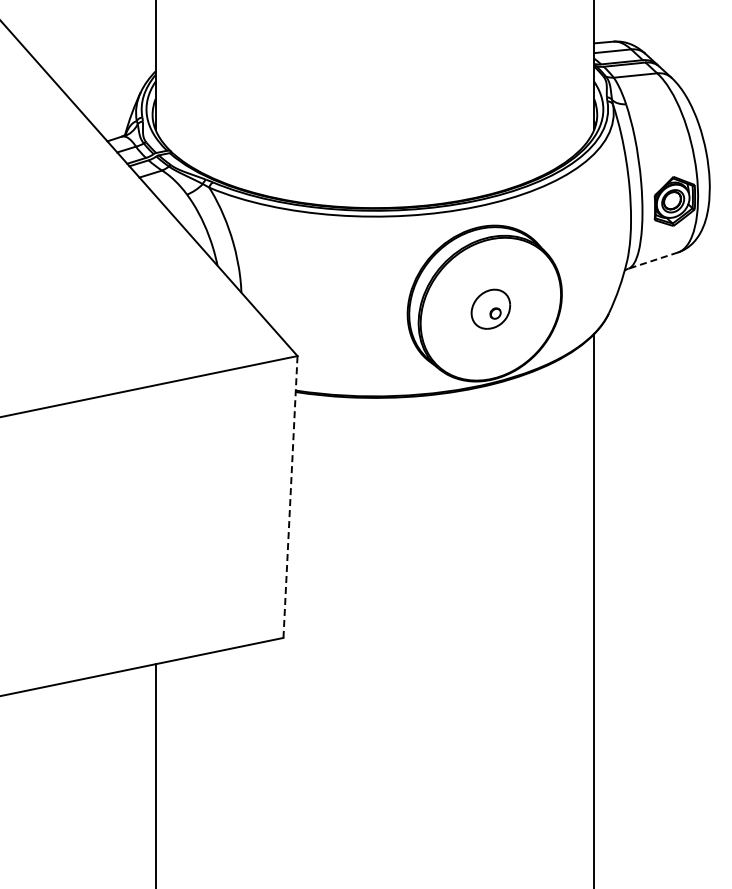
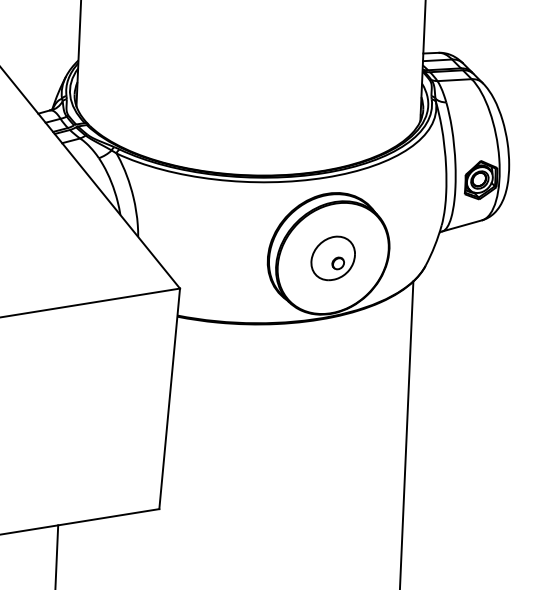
line: (652, 260) -> (461, 225), dashed -> solid
part: (490, 309) -> (332, 258), size x1.43
line: (290, 496) -> (169, 398), dashed -> solid

